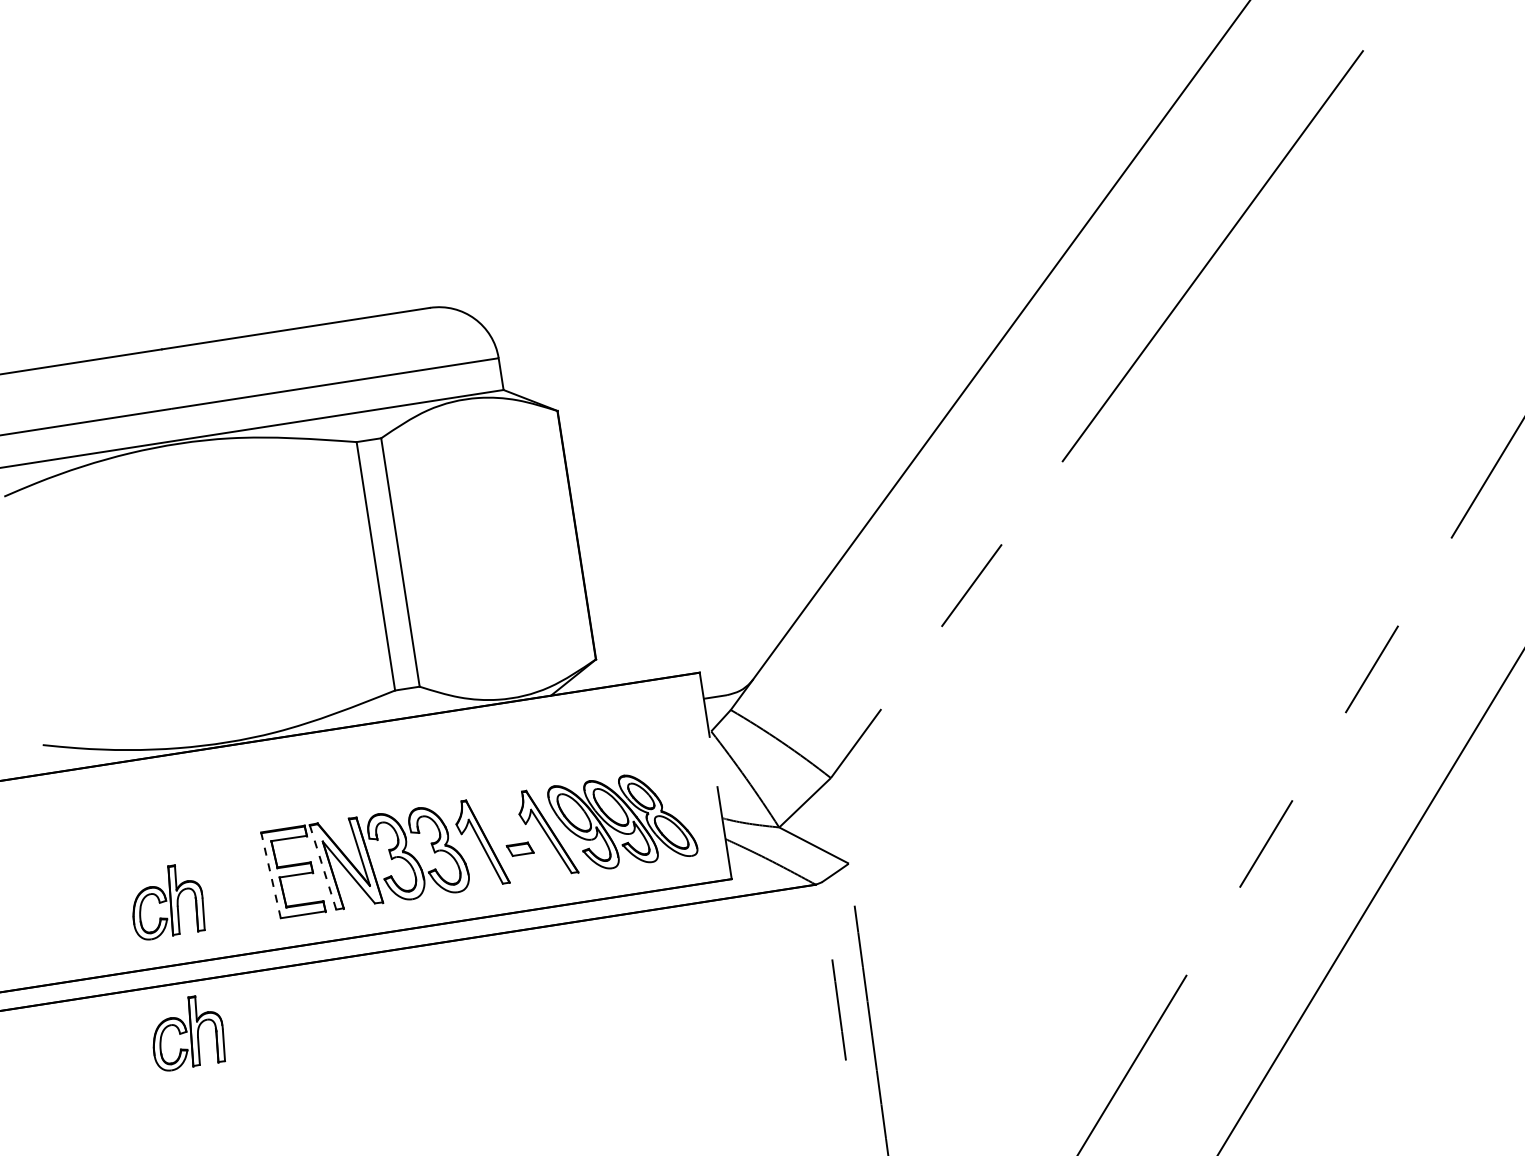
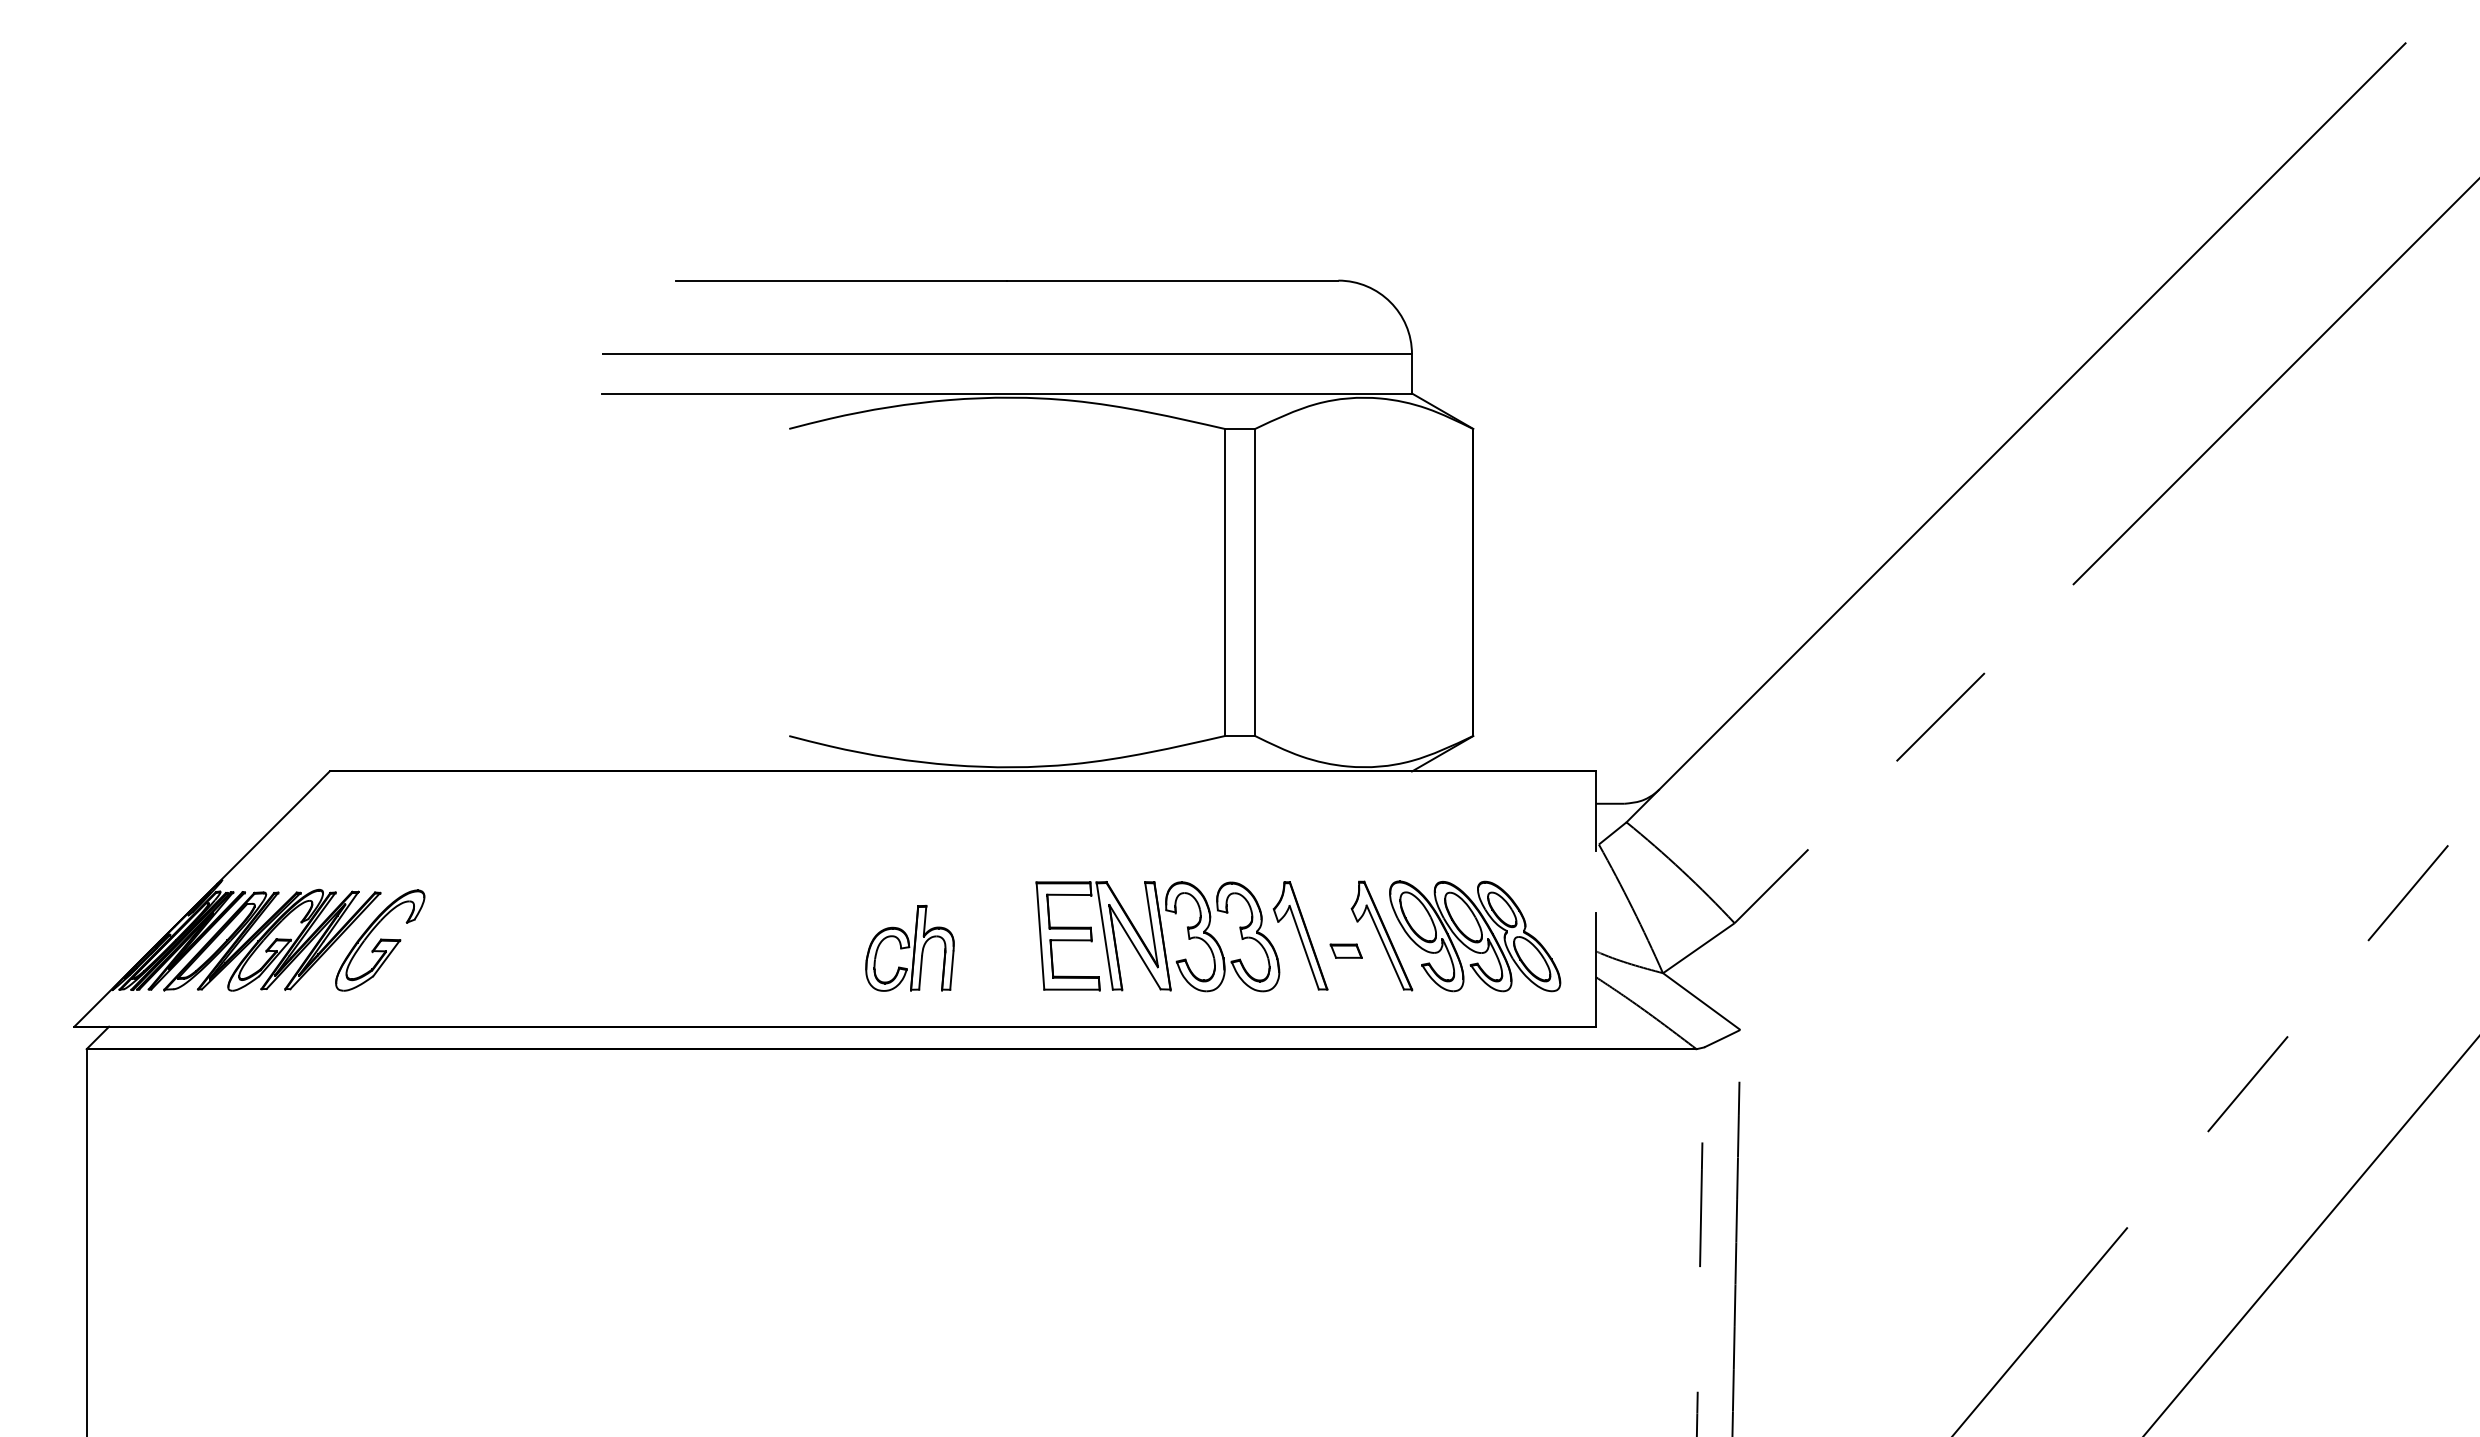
line: (322, 866) -> (1104, 935), dashed -> solid
line: (271, 875) -> (1040, 936), dashed -> solid
part: (186, 1032) -> (909, 1110), removed

